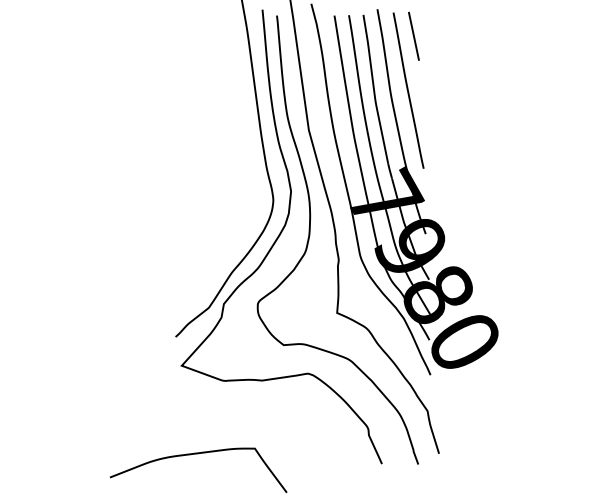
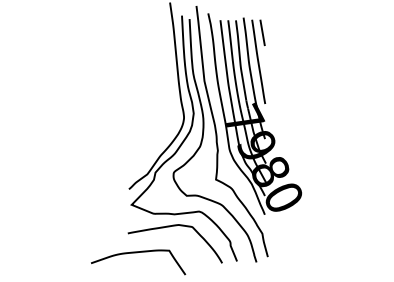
curve: (253, 405) -> (169, 227), added

